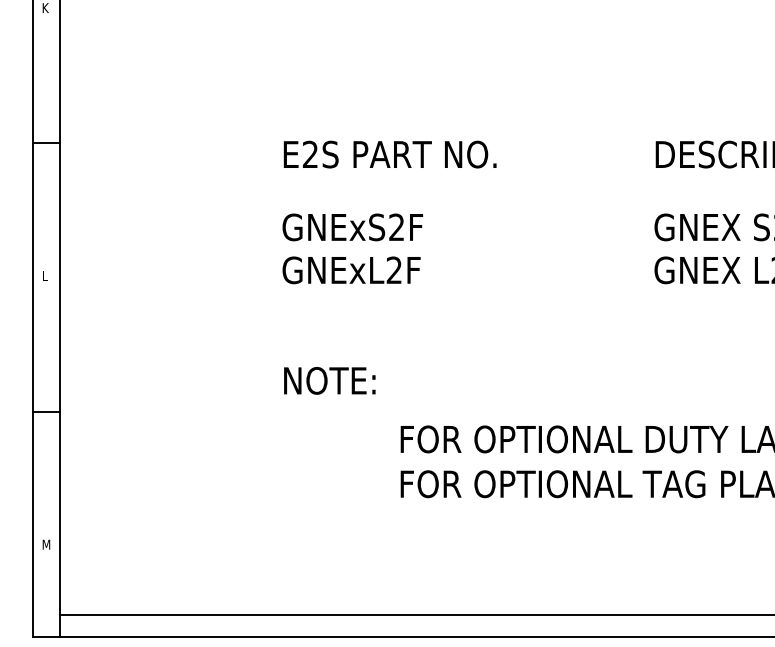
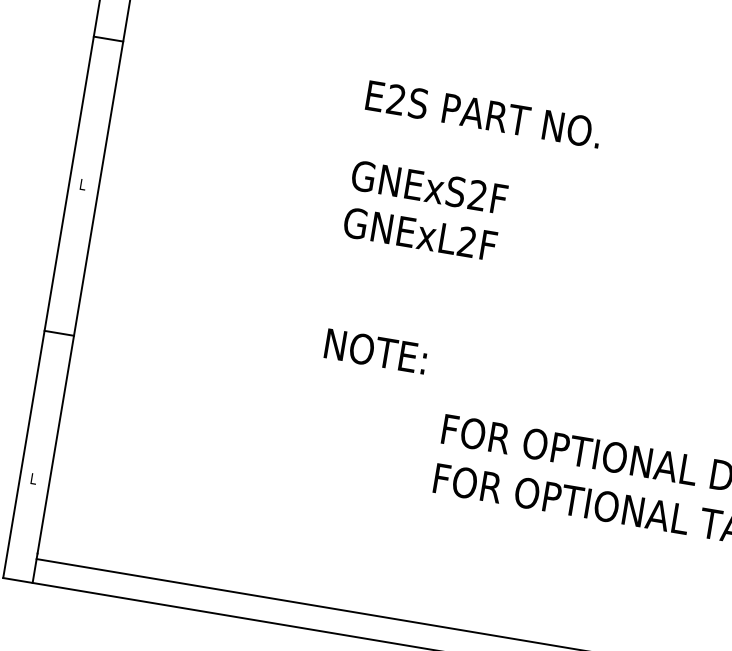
text: (46, 544) -> (35, 478), M -> L

